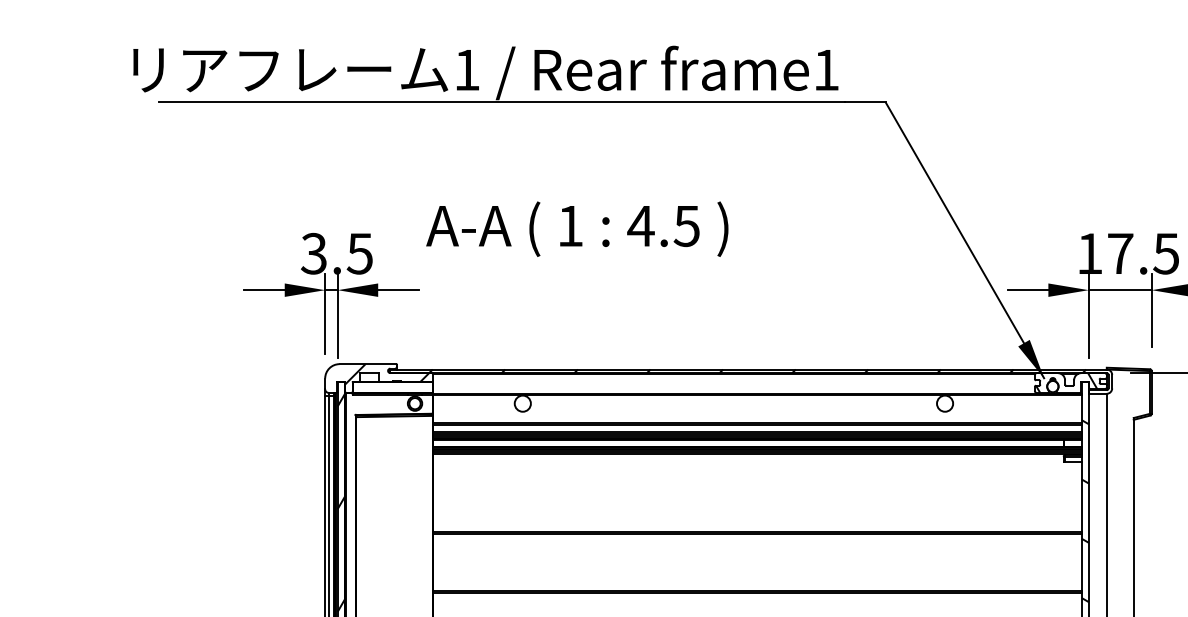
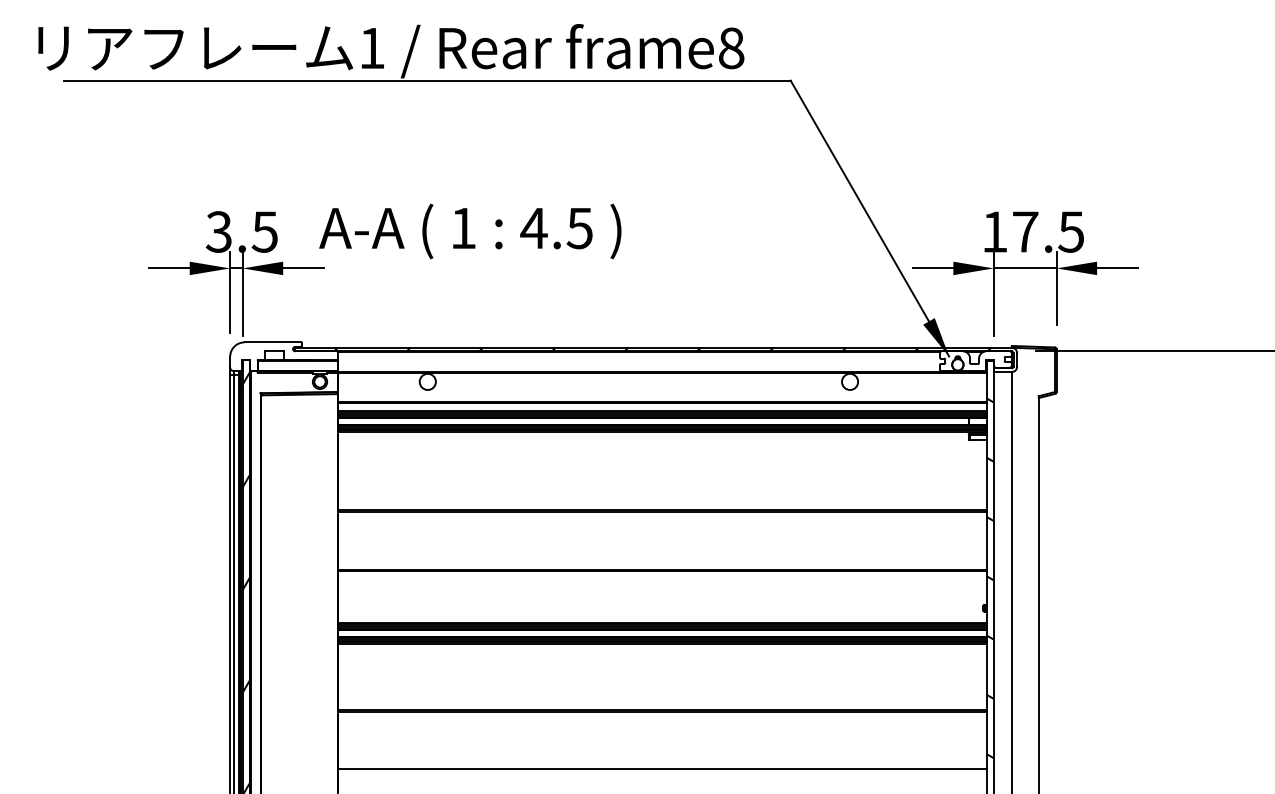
text: (826, 70) -> (731, 48), frame1 -> frame8
text: (577, 229) -> (470, 231), moved
hatch: (387, 374) -> (292, 352), removed
hatch: (1066, 383) -> (971, 361), removed

